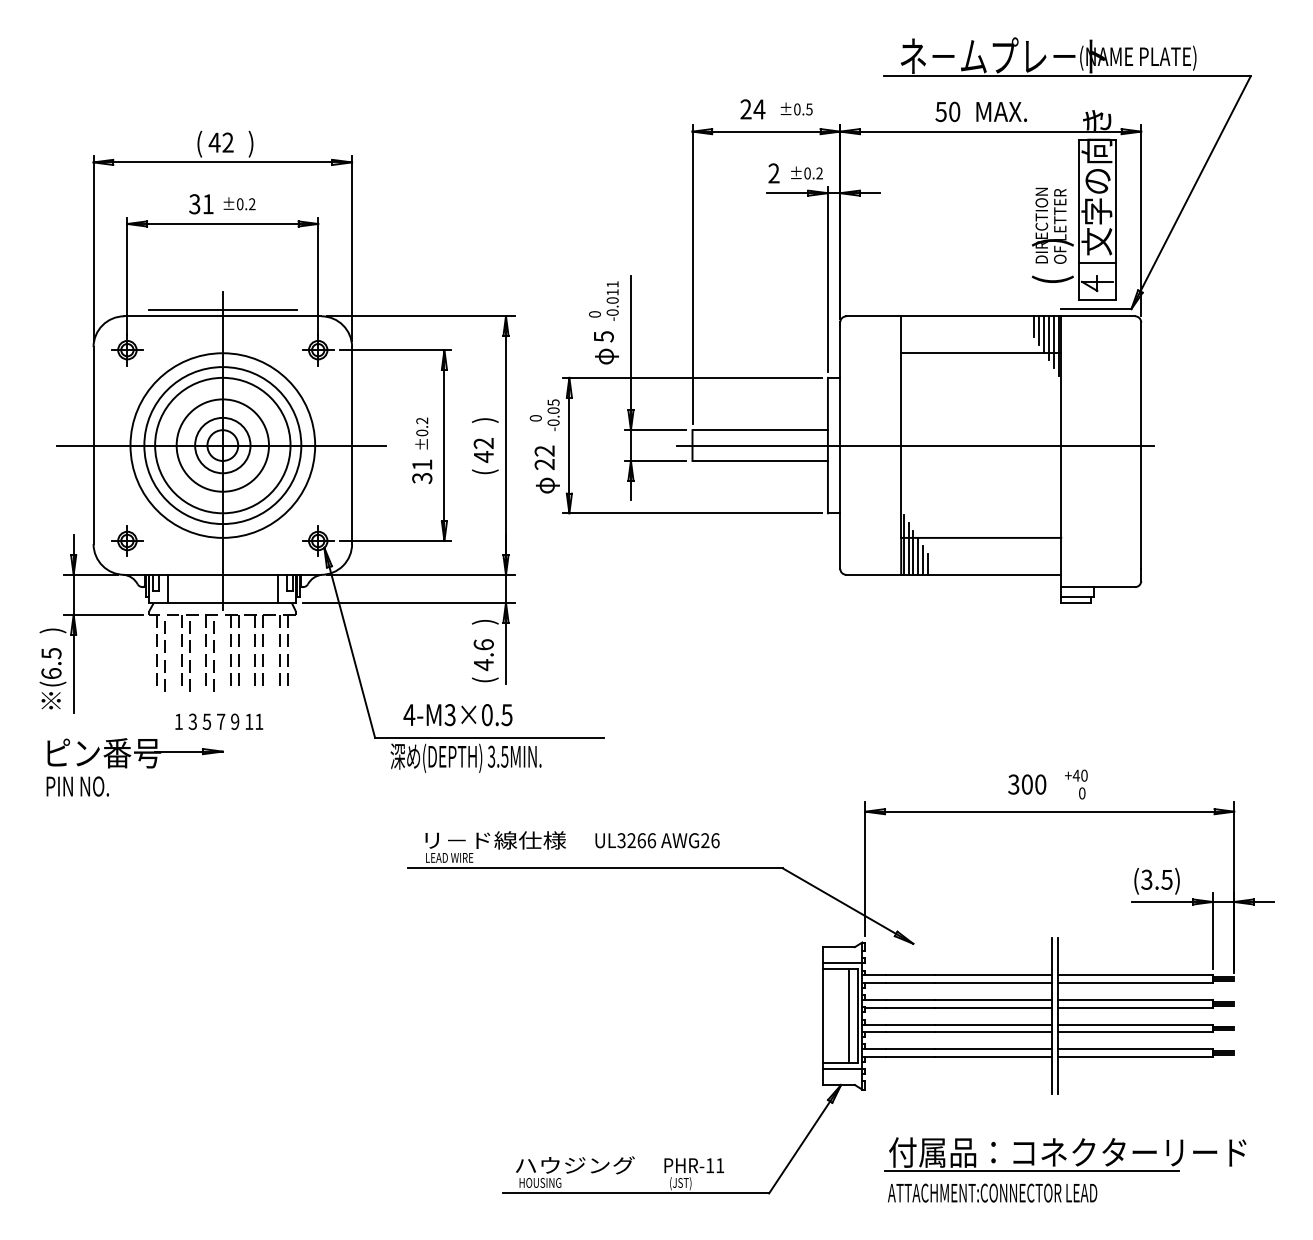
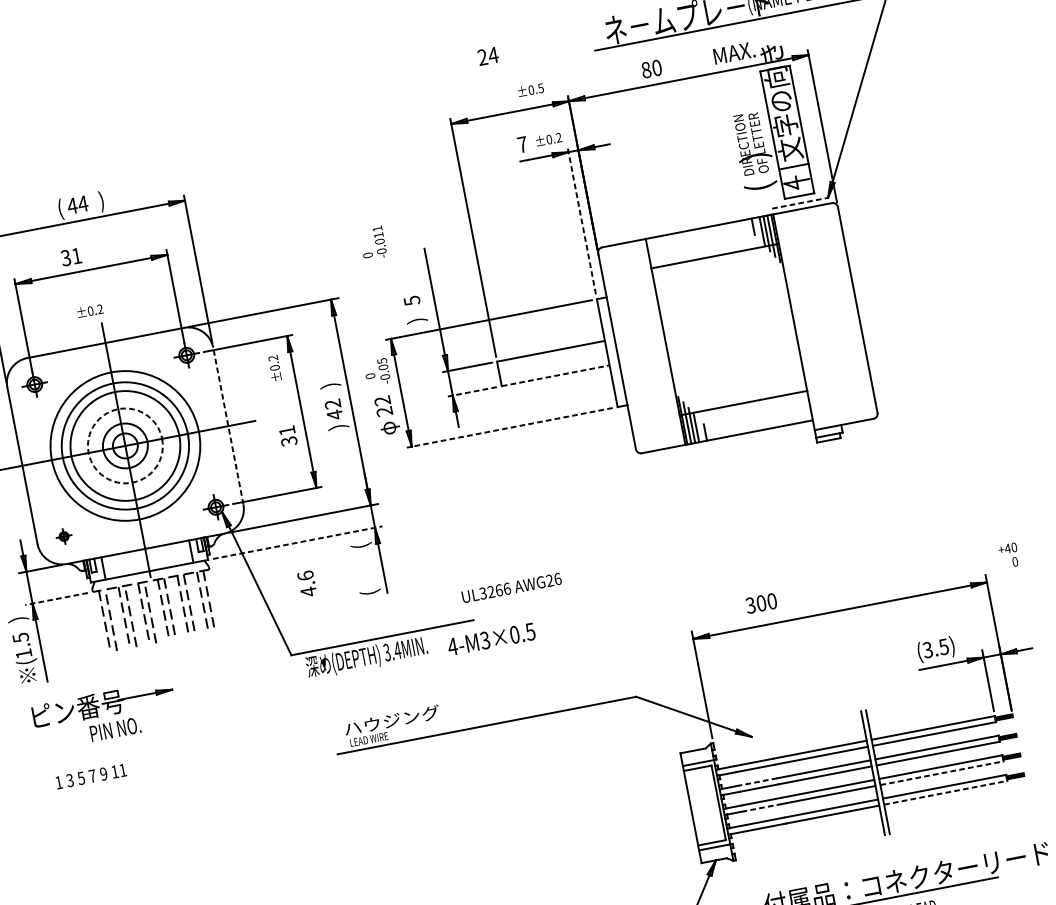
text: (752, 109) -> (487, 56), moved
text: (940, 111) -> (645, 69), 50 -> 80
text: (1001, 111) -> (734, 52), moved
text: (228, 142) -> (83, 203), 42 -> 44
text: (773, 173) -> (522, 144), 2 -> 7
text: (239, 203) -> (89, 310), moved
line: (827, 278) -> (581, 220), solid -> dashed
text: (603, 300) -> (372, 243), moved
line: (1096, 309) -> (800, 203), solid -> dashed
line: (222, 310) -> (104, 338), removed
line: (1039, 330) -> (758, 229), removed
text: (605, 356) -> (416, 316), φ -> )
text: (421, 433) -> (274, 368), moved
circle: (222, 445) -> (125, 445), solid -> dashed
line: (352, 445) -> (228, 426), solid -> dashed
line: (915, 445) -> (677, 339), removed
line: (655, 460) -> (472, 391), solid -> dashed
line: (760, 460) -> (555, 375), solid -> dashed
text: (484, 472) -> (337, 427), ( -> )
line: (692, 513) -> (509, 428), solid -> dashed
part: (127, 540) -> (64, 536), size x0.6
line: (923, 560) -> (701, 430), removed
line: (409, 602) -> (298, 542), solid -> dashed
line: (103, 614) -> (56, 598), solid -> dashed
text: (484, 621) -> (360, 545), ) -> (
text: (483, 655) -> (307, 584), moved
text: (51, 673) -> (23, 653), 6.5 -> 1.5
text: (457, 715) -> (491, 639), moved
text: (219, 721) -> (91, 776), moved
text: (504, 756) -> (397, 650), 3.5MIN. -> 3.4MIN.
text: (1027, 784) -> (761, 603), moved
text: (1076, 784) -> (1009, 555), moved
text: (77, 786) -> (115, 729), moved
text: (494, 840) -> (402, 718), リ－ド線仕様 -> ハウジング
text: (657, 840) -> (511, 587), moved
line: (909, 999) -> (757, 781), solid -> dashed
line: (848, 1015) -> (711, 803), removed
line: (909, 1032) -> (762, 808), solid -> dashed
line: (1135, 1032) -> (942, 773), solid -> dashed
line: (1135, 1056) -> (945, 792), solid -> dashed

